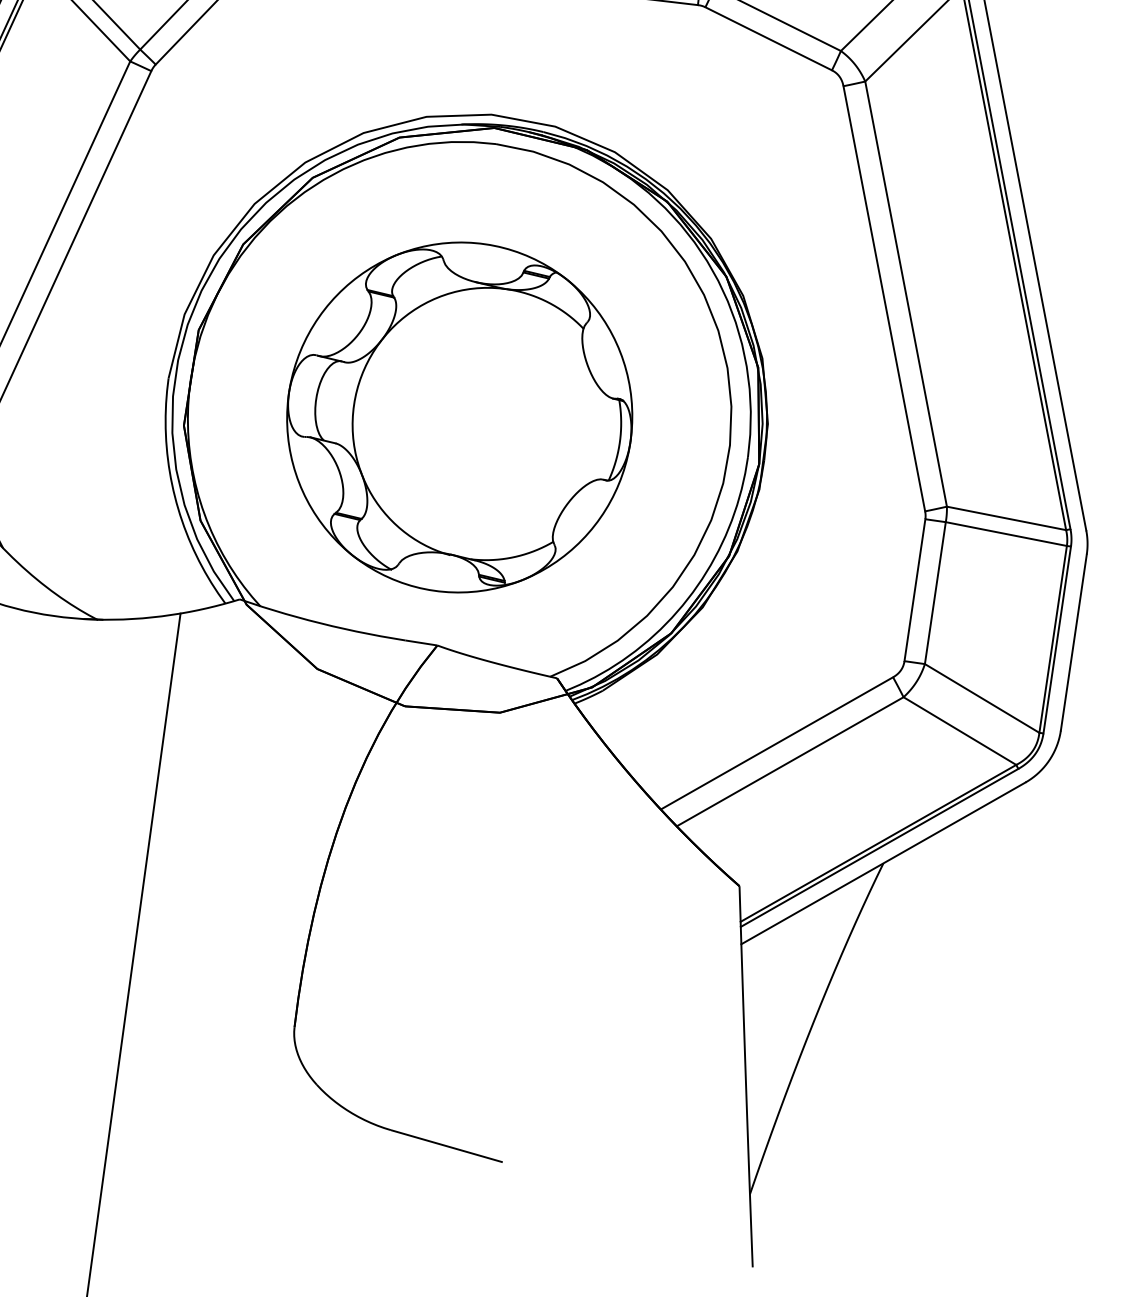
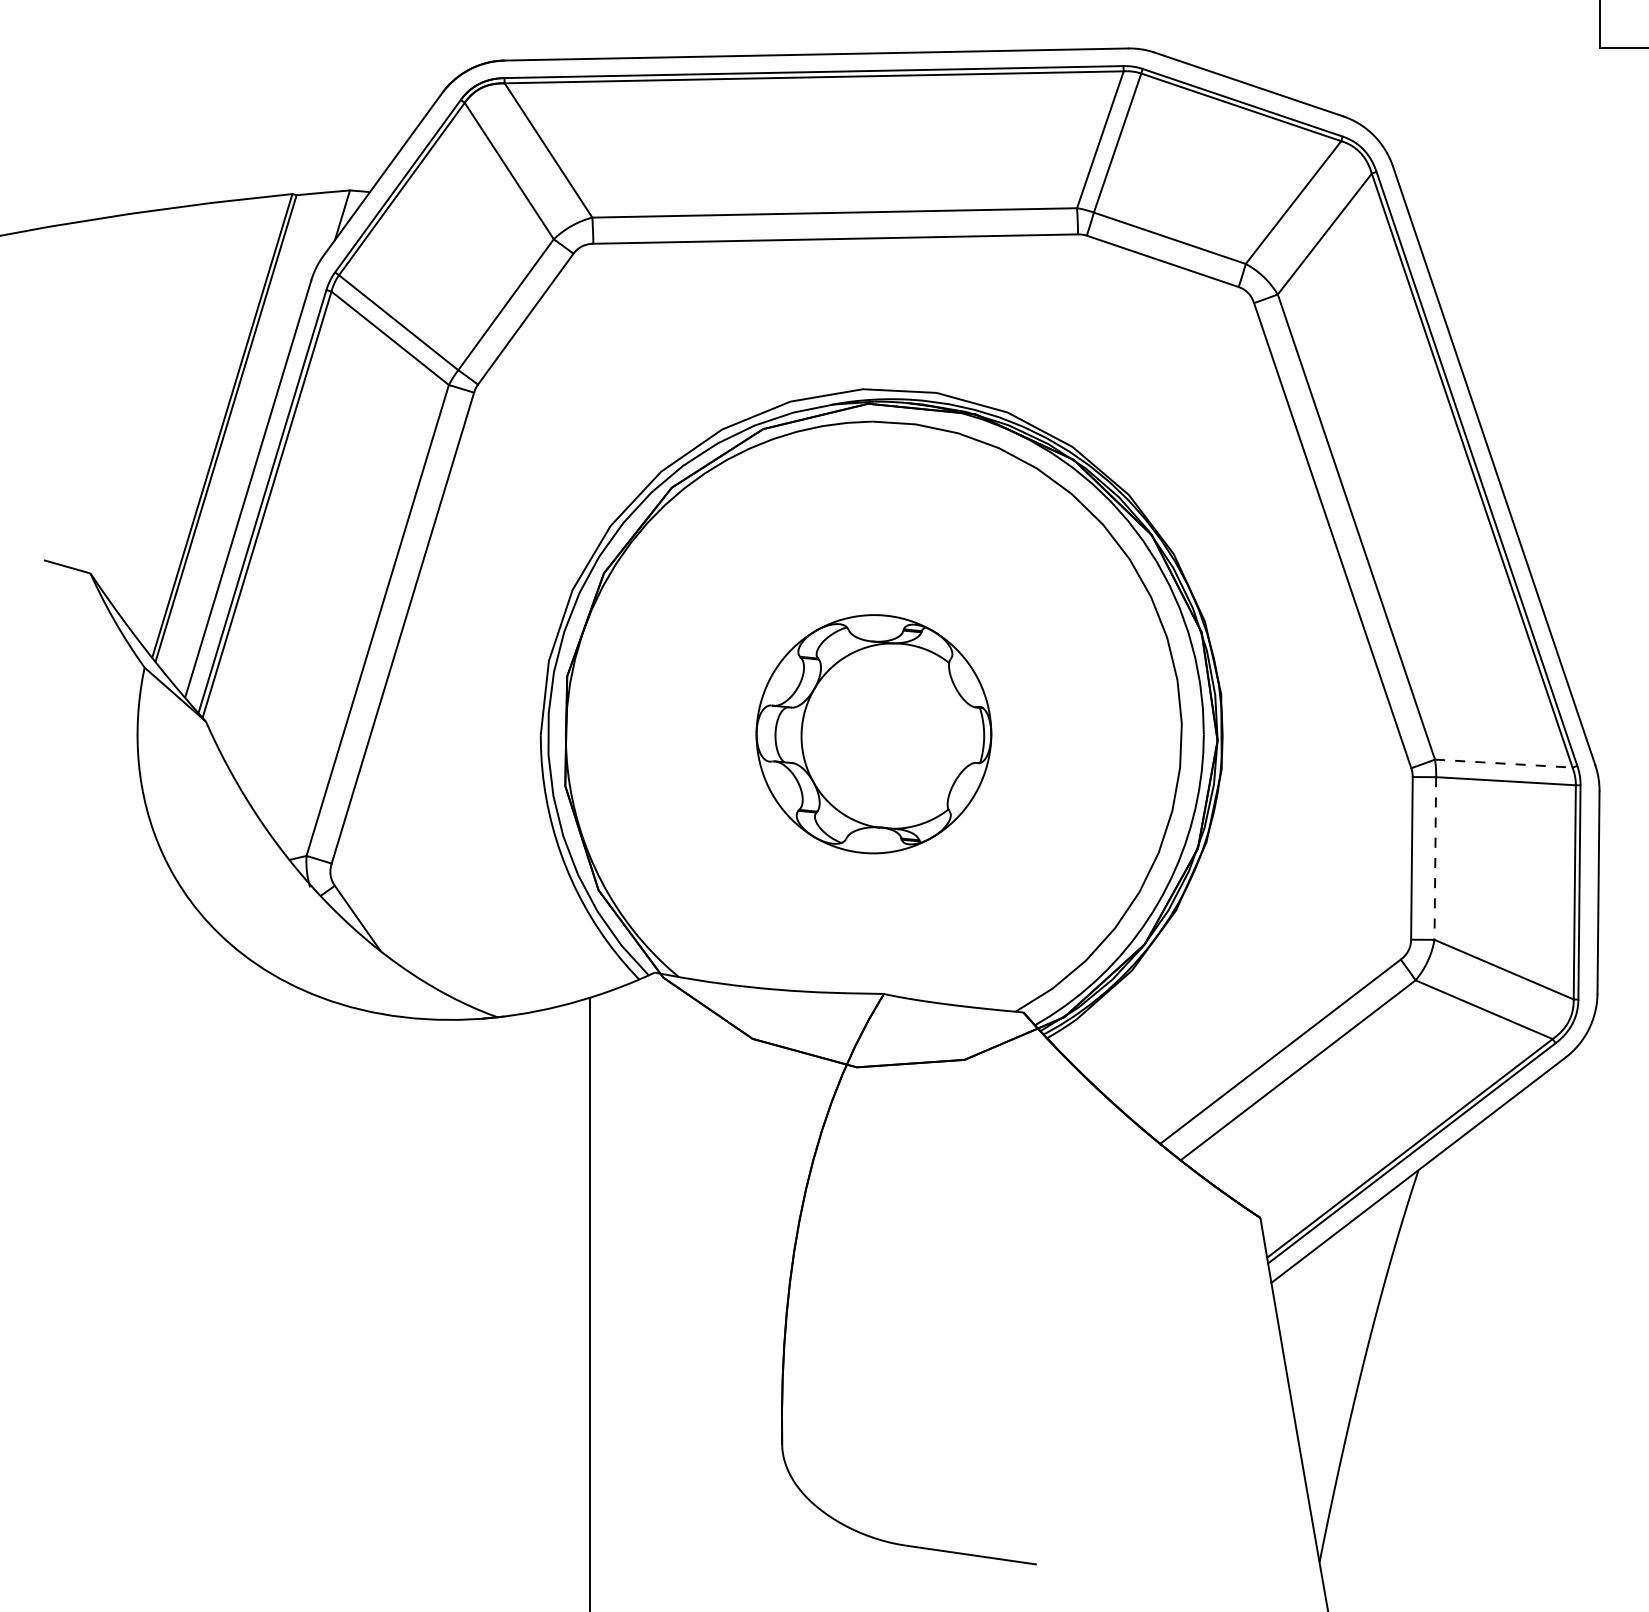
part: (459, 416) -> (873, 733), size x0.6
line: (1006, 518) -> (1503, 763), solid -> dashed
line: (935, 594) -> (1435, 859), solid -> dashed

